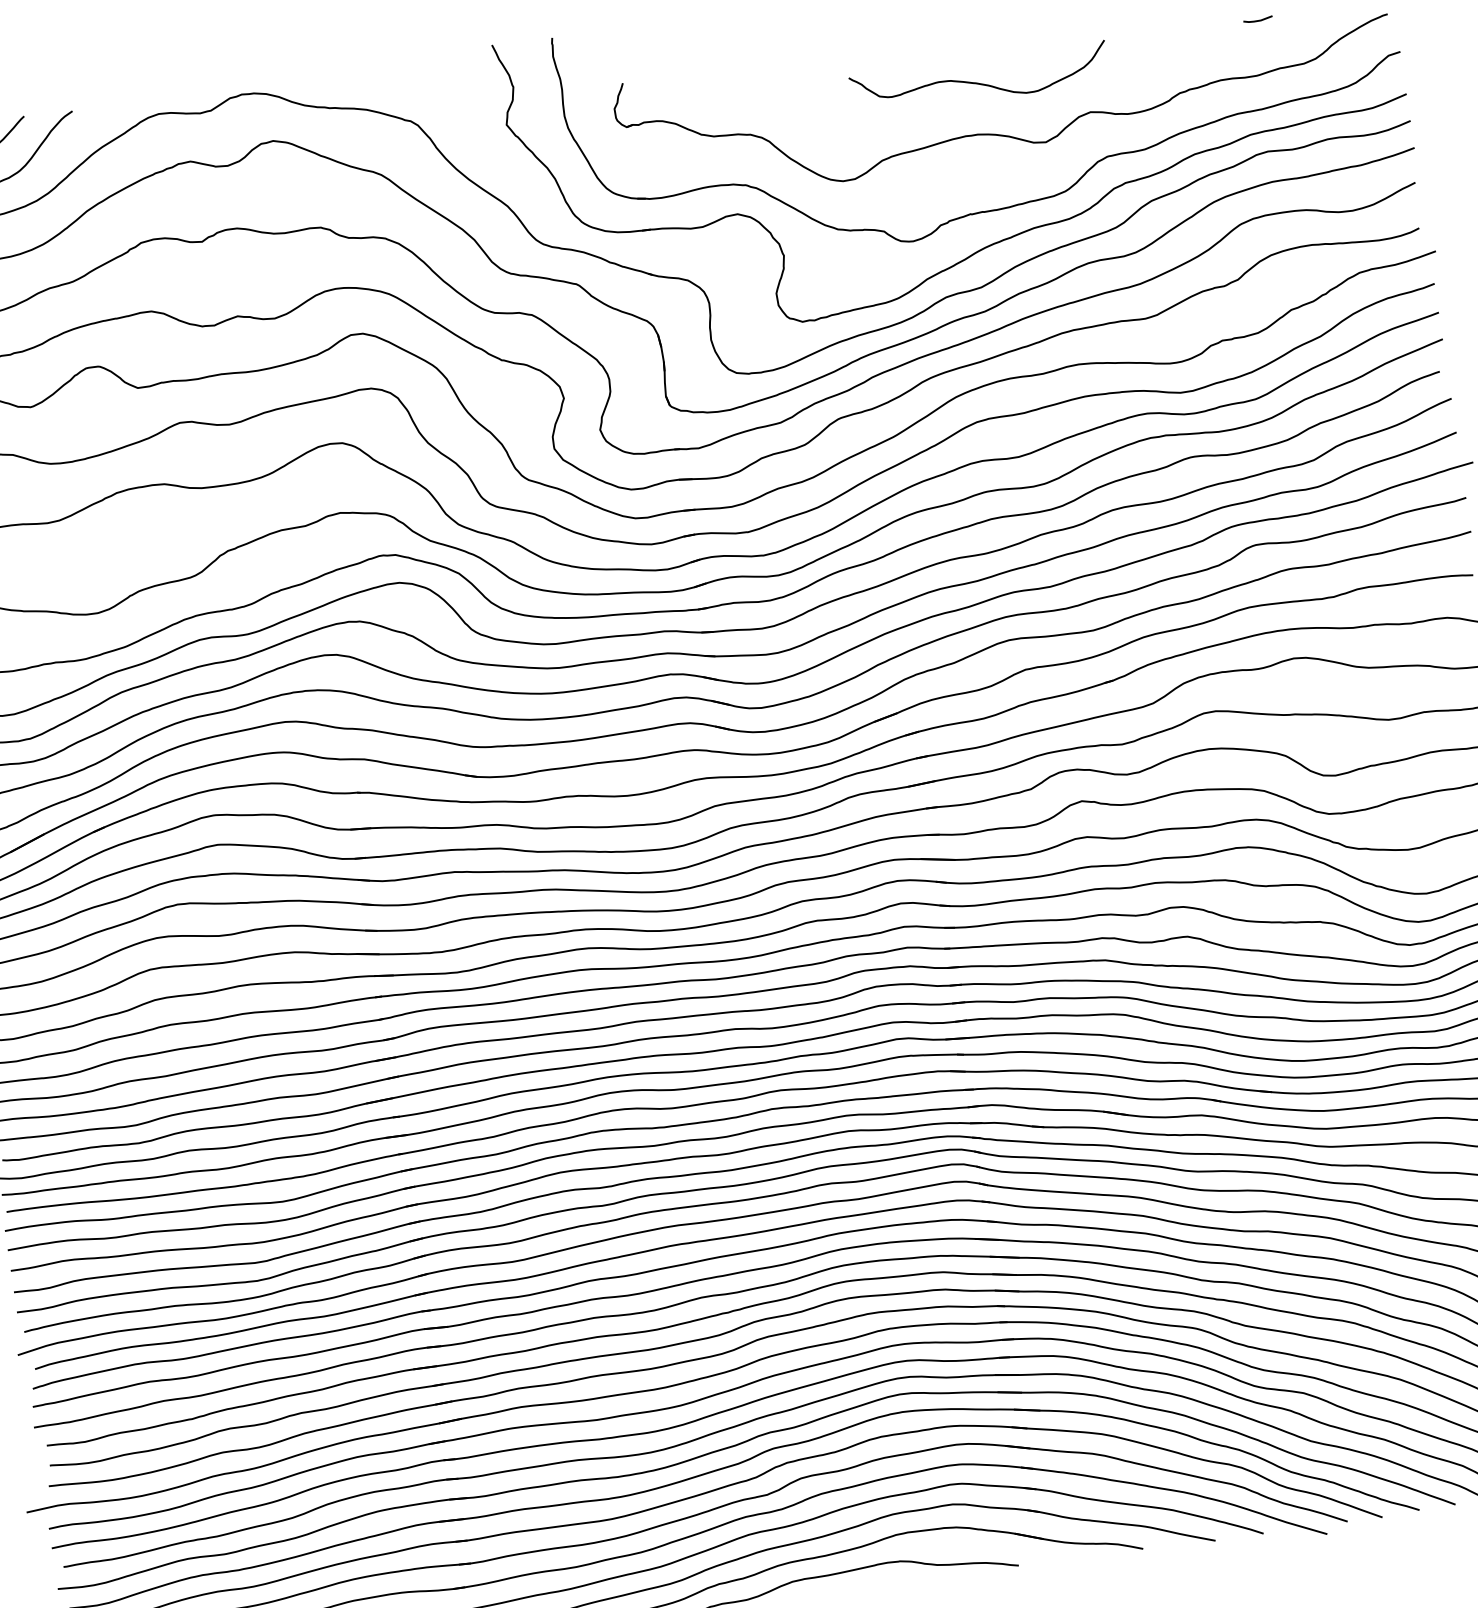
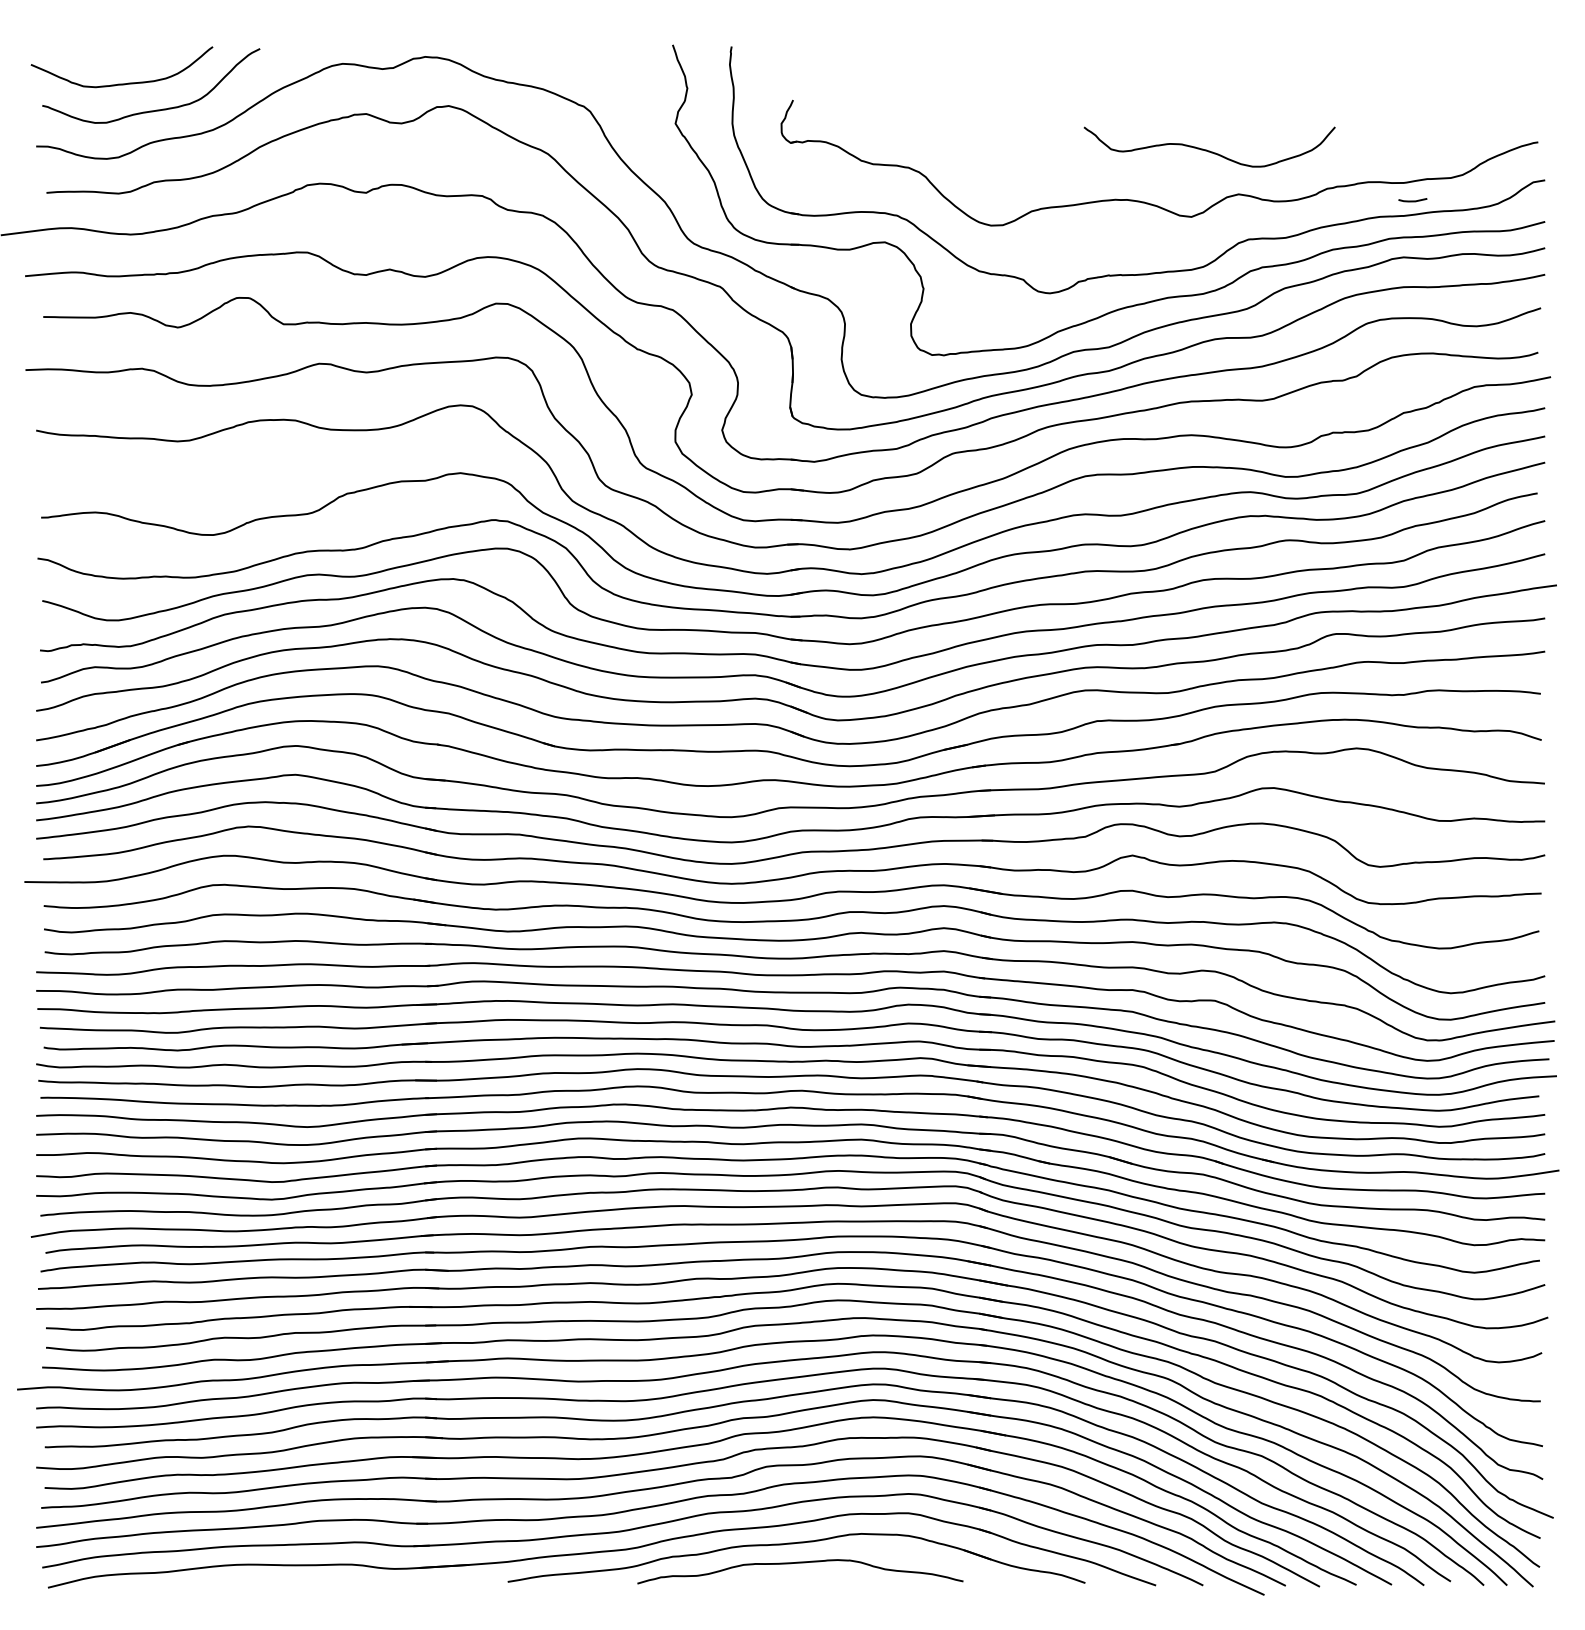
line: (1257, 20) -> (1412, 200), moved
curve: (979, 82) -> (1209, 150), moved

